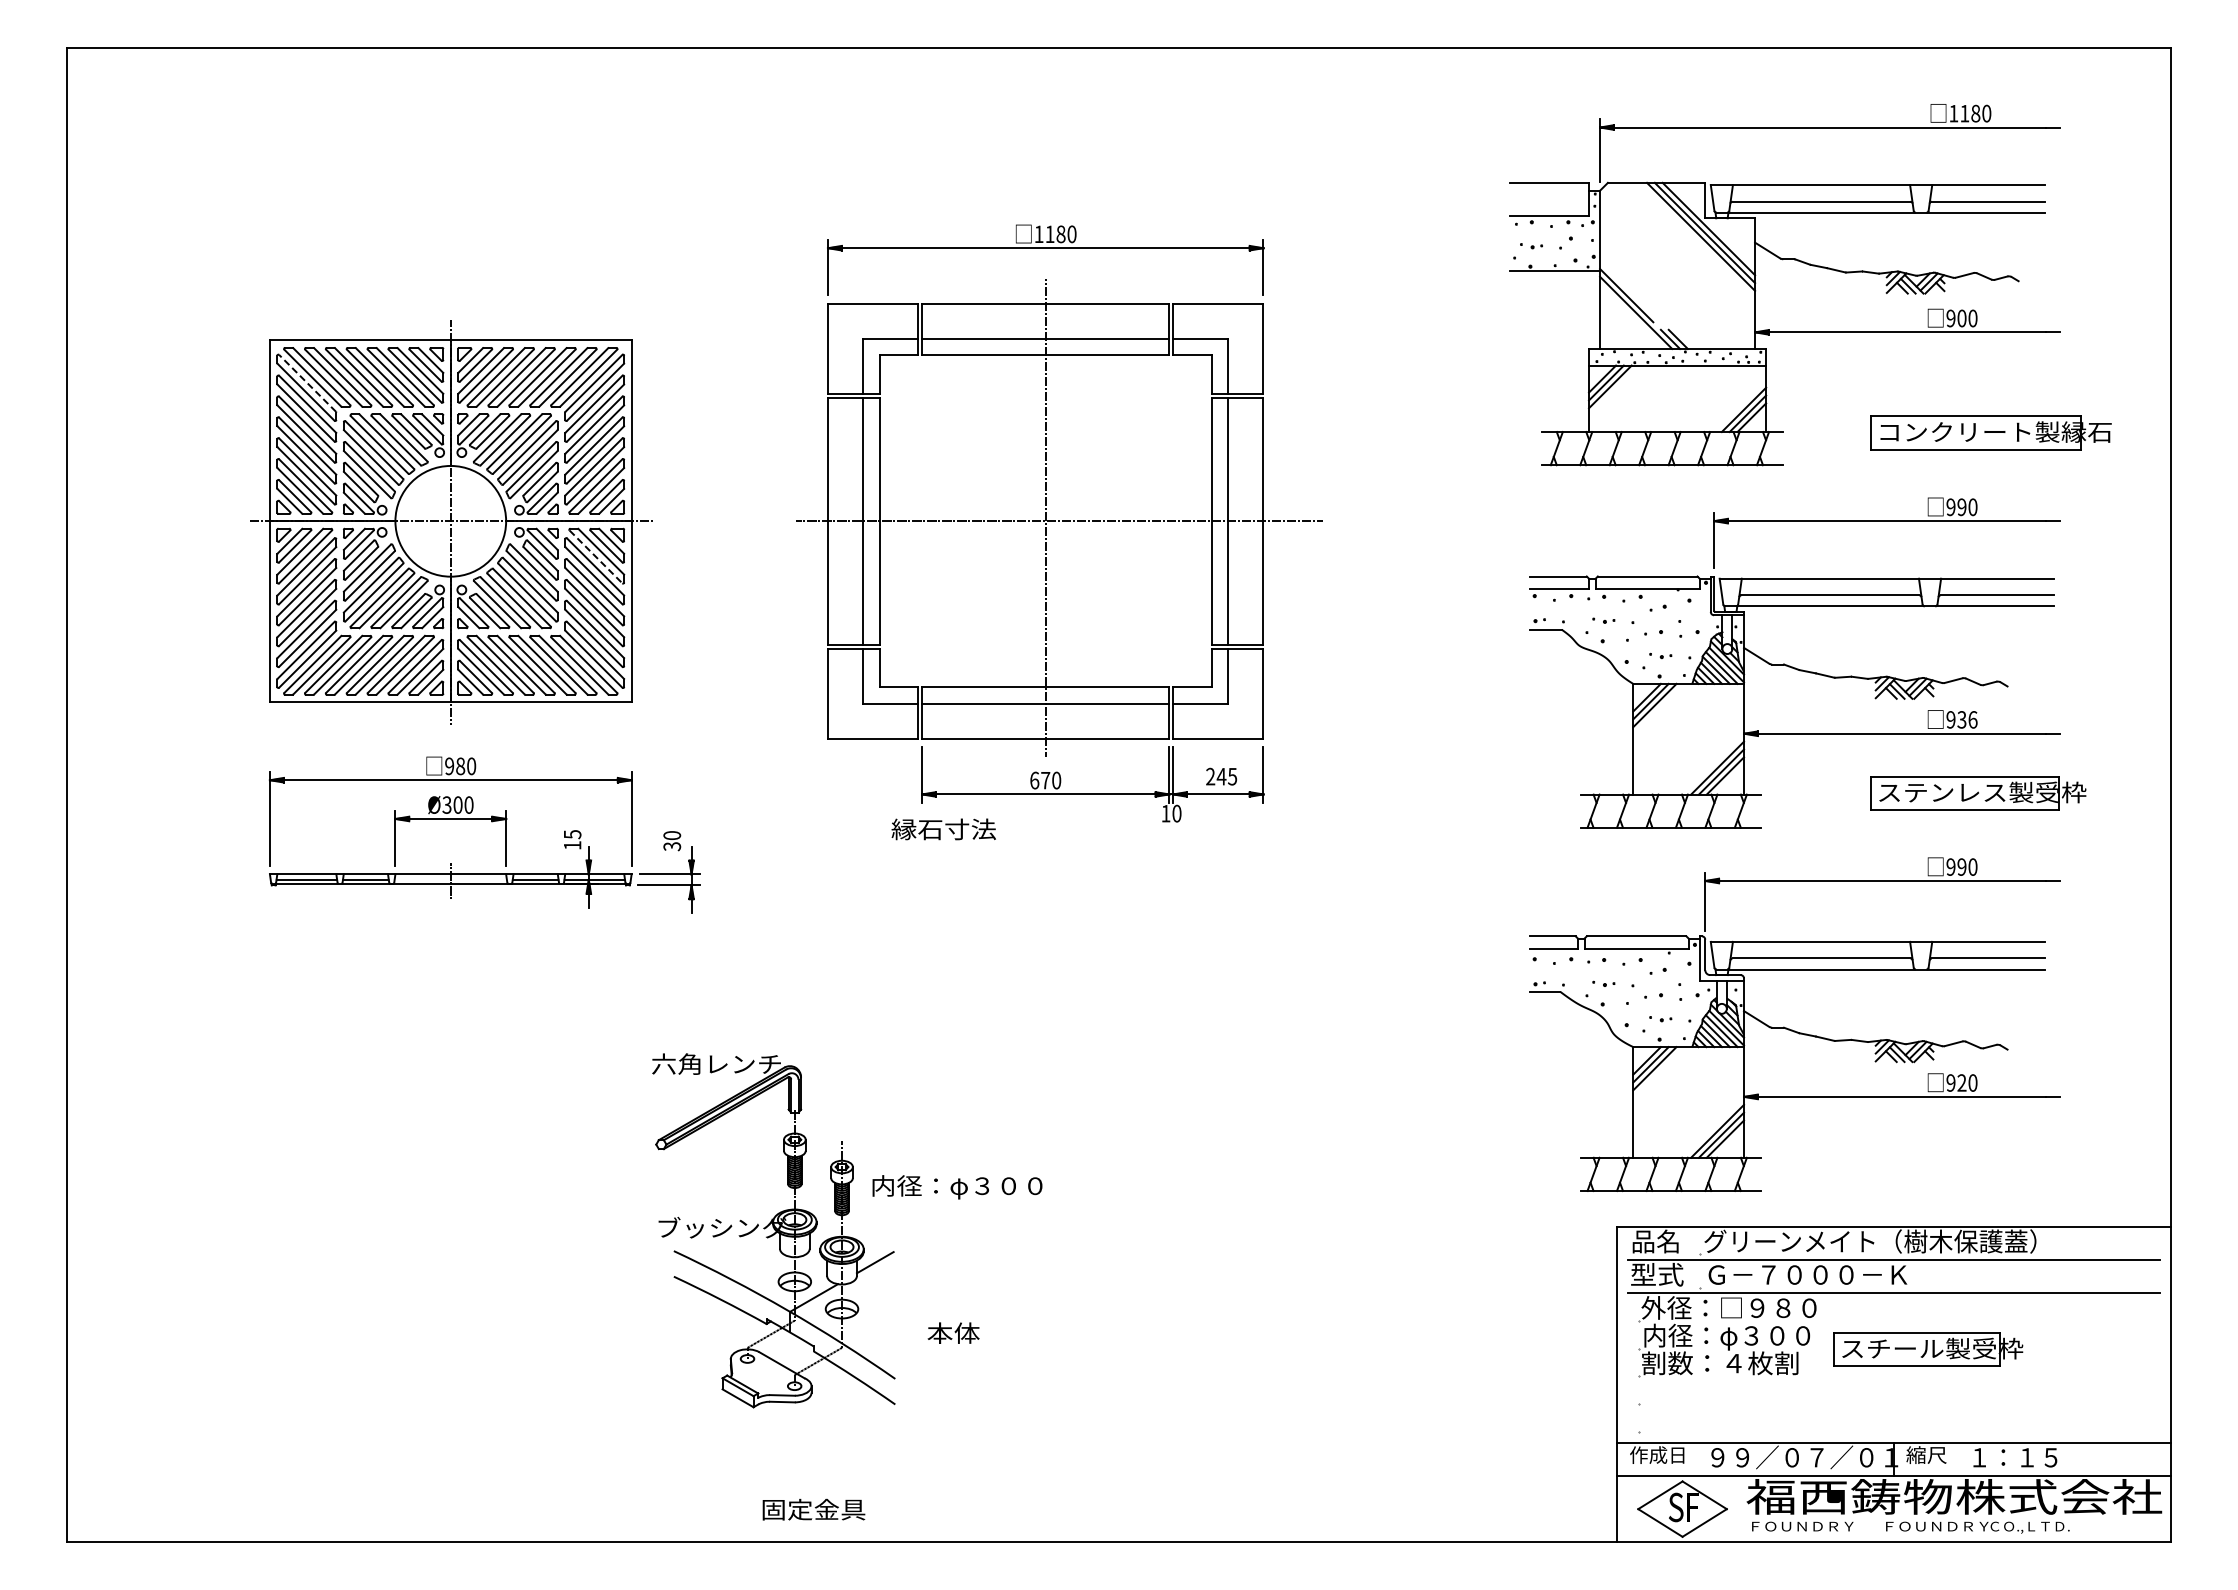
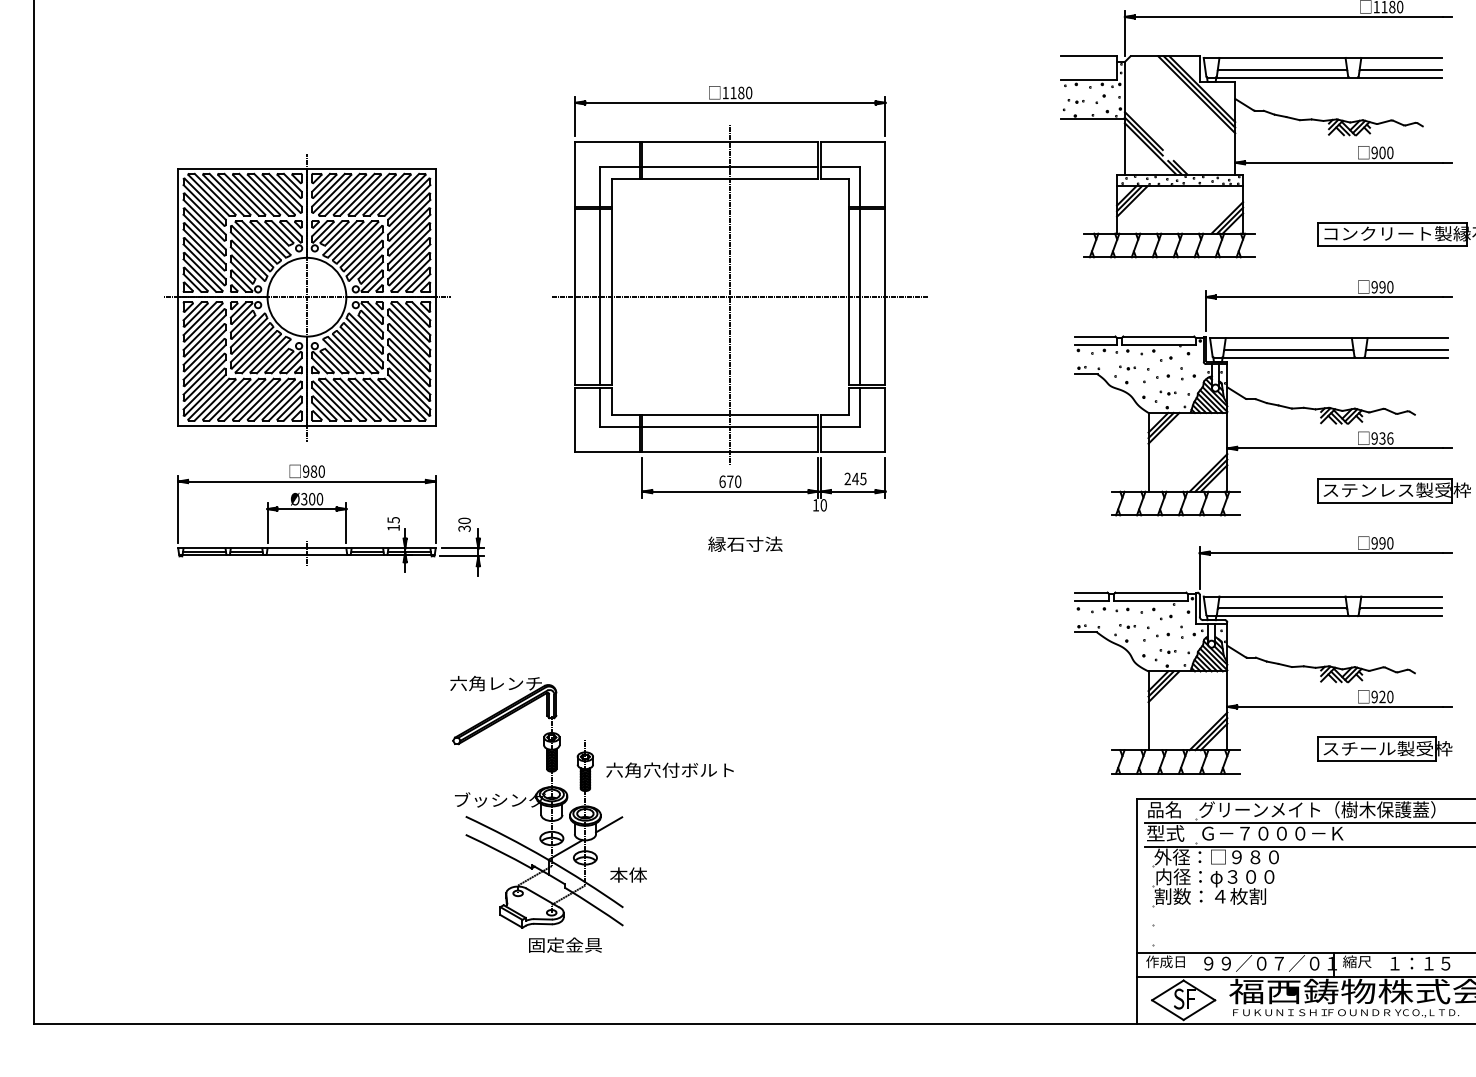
line: (1626, 287) -> (1143, 130), added
line: (307, 383) -> (204, 199), dashed -> solid
line: (596, 557) -> (410, 322), dashed -> solid
text: (943, 829) -> (745, 544), moved
text: (960, 1187) -> (669, 771), 内径：φ３００ -> 六角穴付ボルト
text: (953, 1332) -> (628, 874), moved
part: (1928, 1349) -> (1384, 749), moved
text: (813, 1509) -> (565, 945), moved
text: (1824, 1526) -> (1284, 1012), ＦＯＵＮＤＲＹ -> ＦＵＫＵＮＩＳＨＩ

